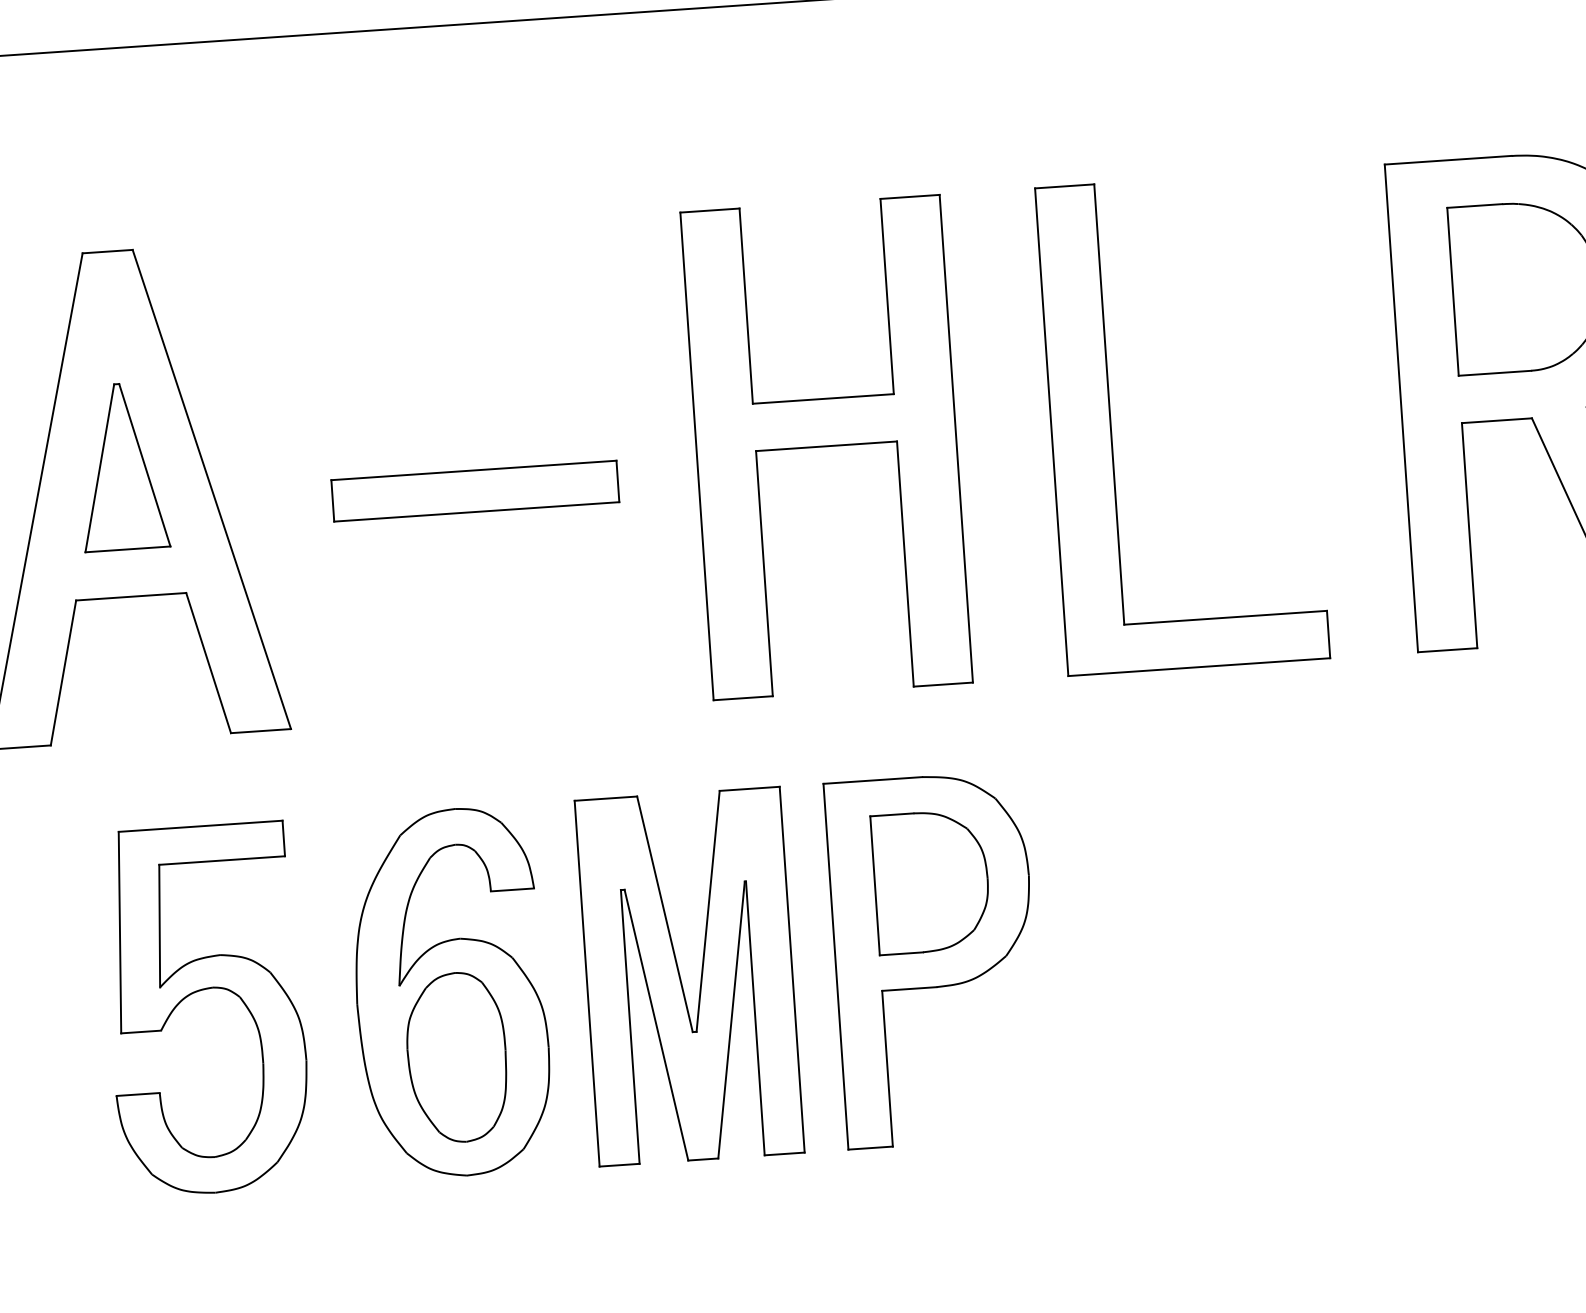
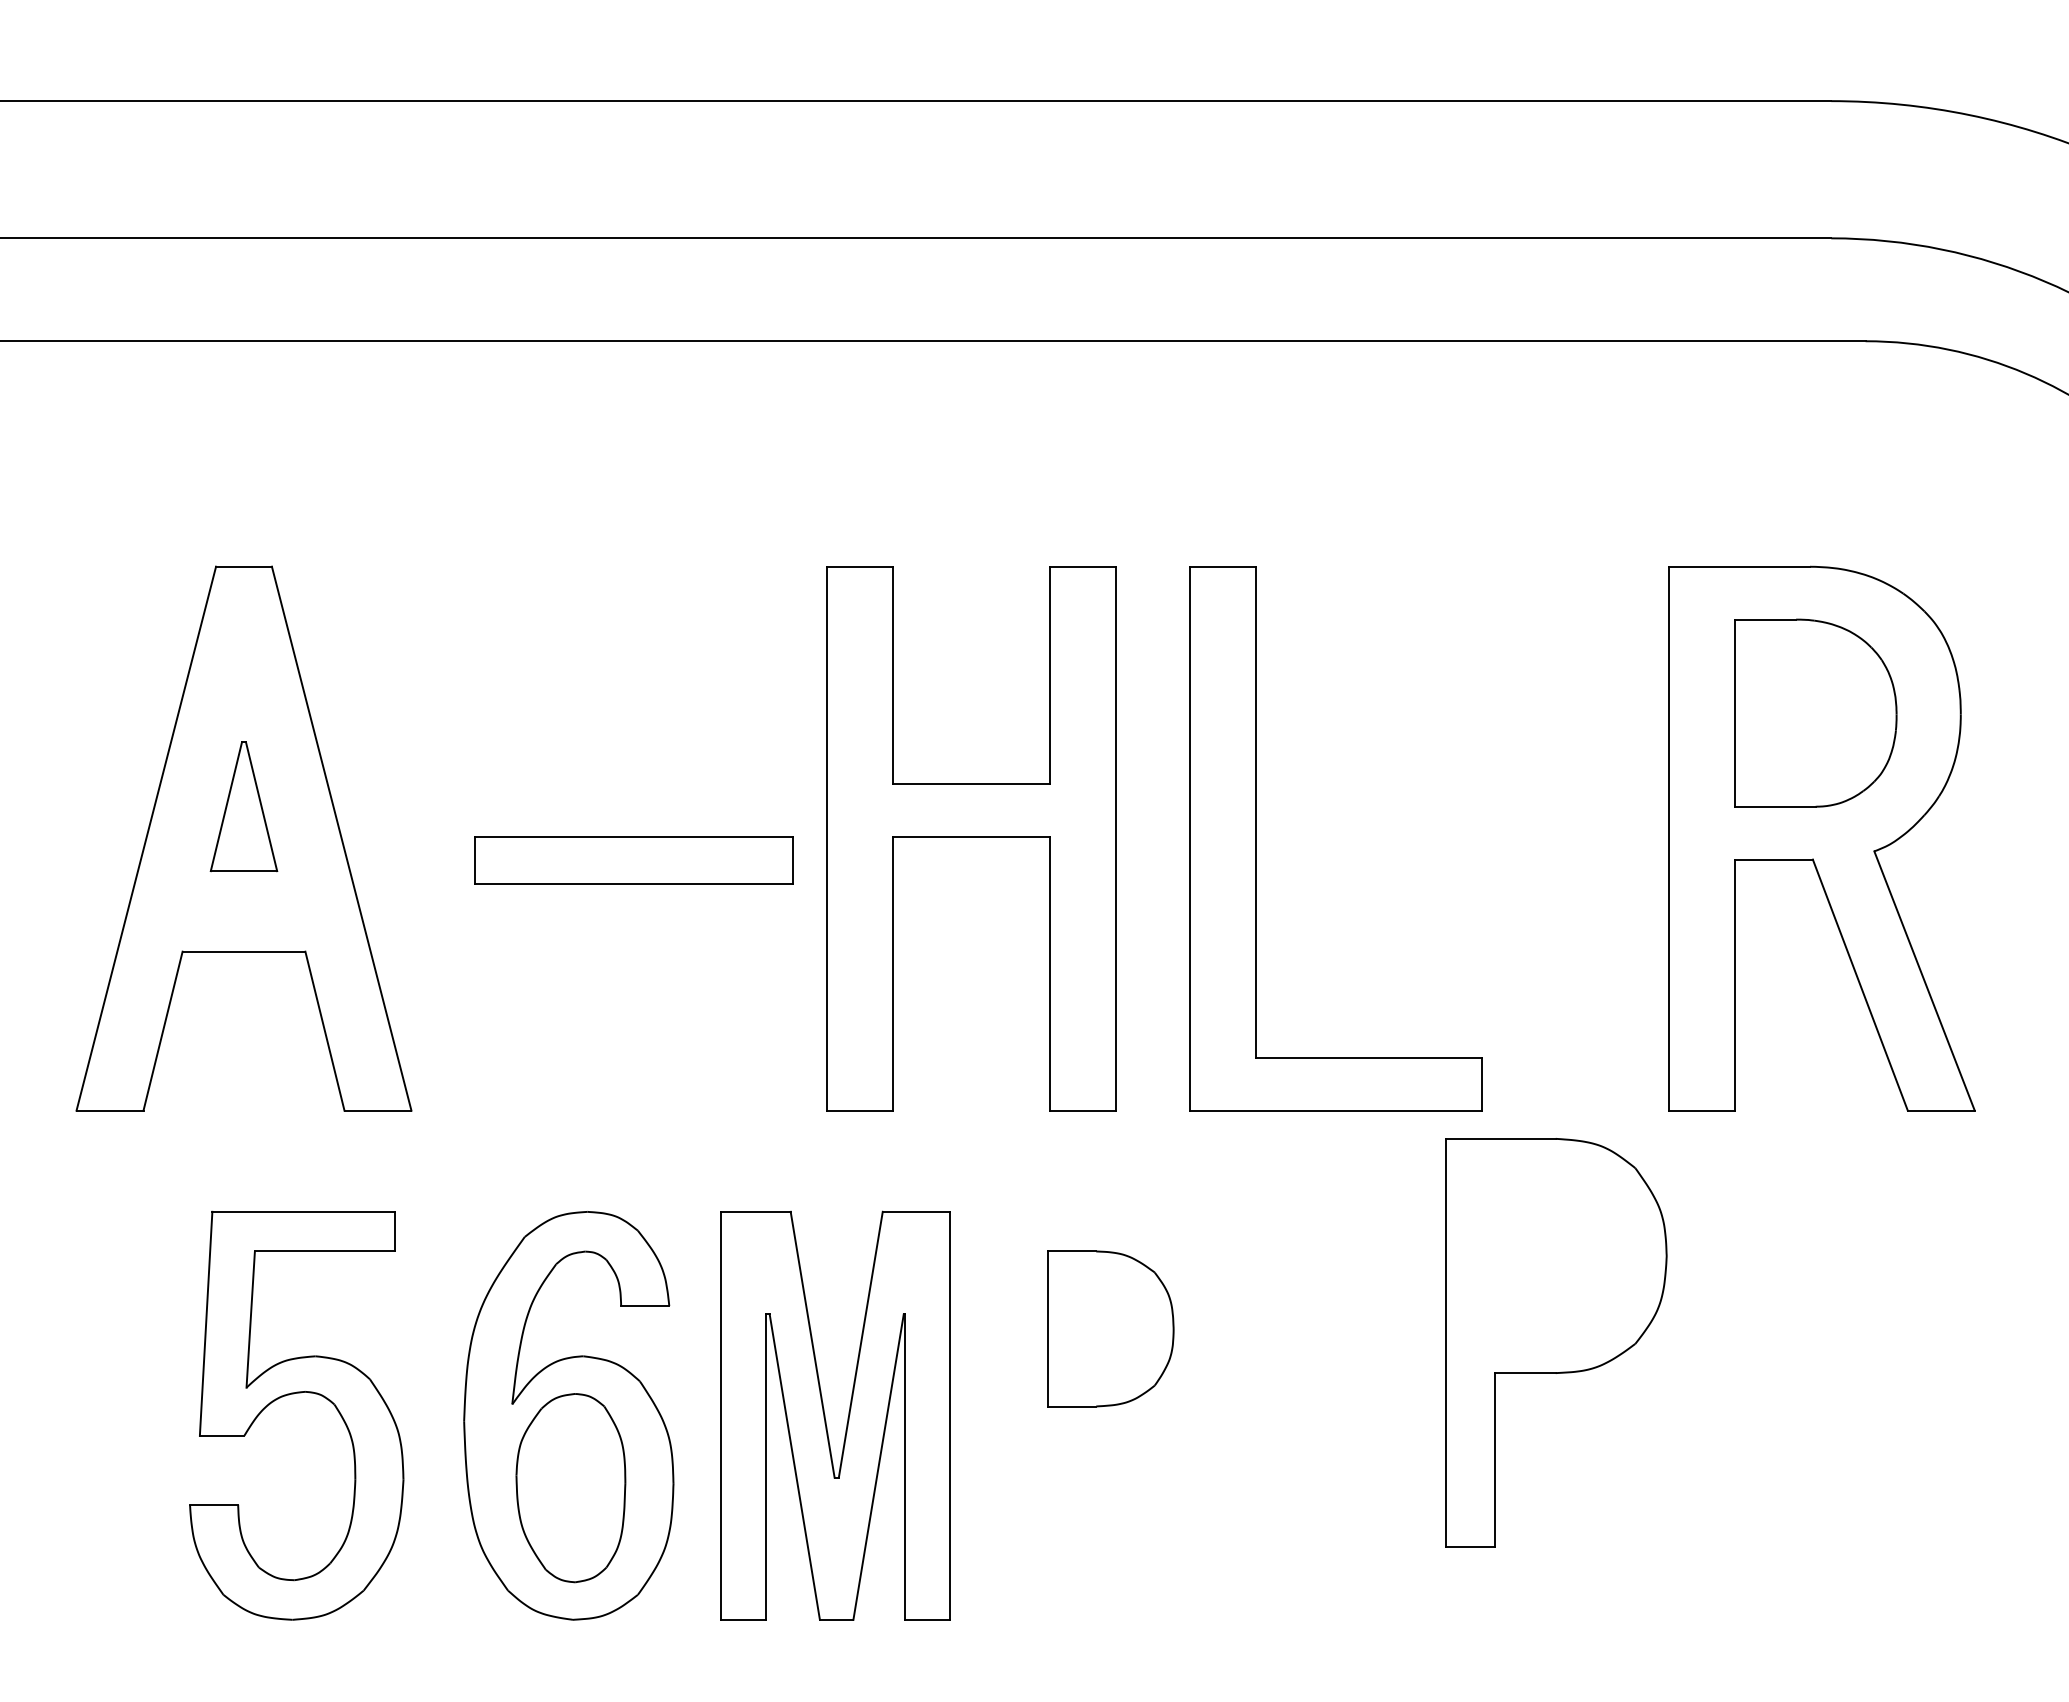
part: (1111, 427) -> (1256, 838), moved
part: (826, 447) -> (971, 838), moved
part: (121, 466) -> (243, 806), size x0.7
part: (935, 959) -> (1556, 1342), moved

